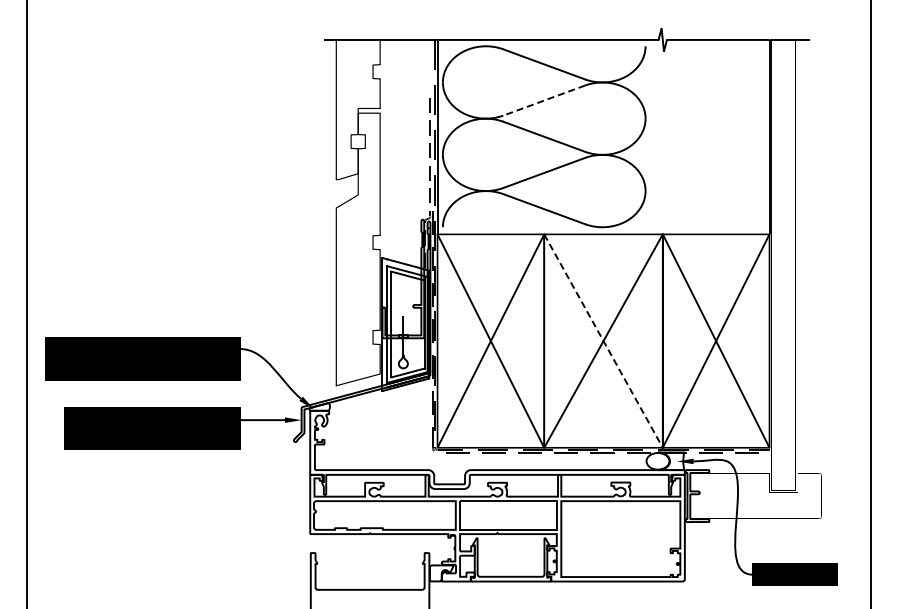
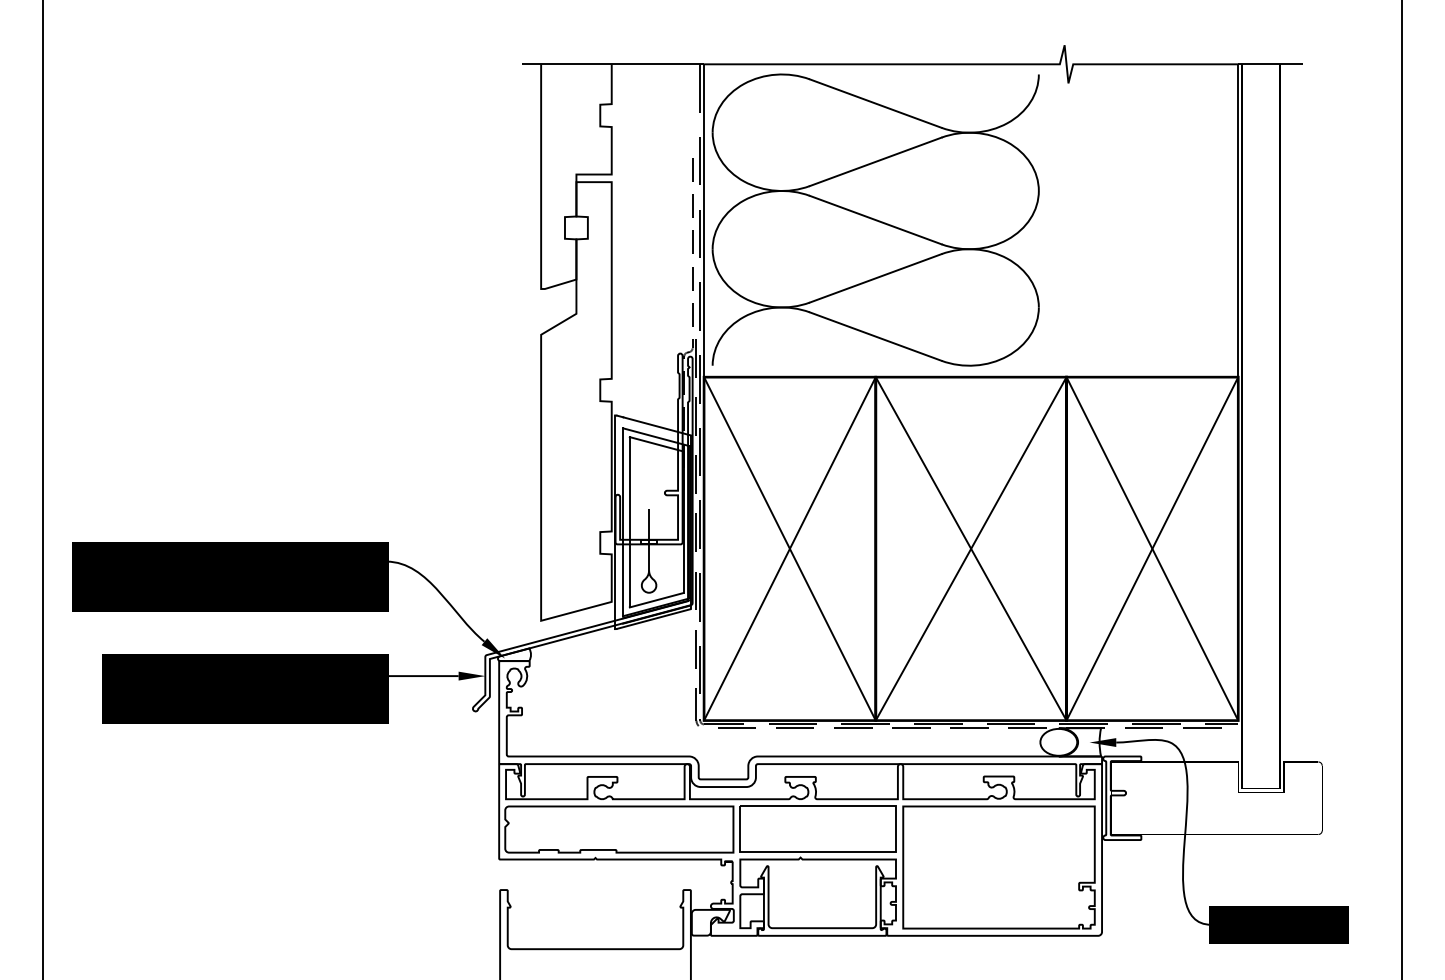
line: (544, 100) -> (876, 161), dashed -> solid
line: (603, 341) -> (971, 549), dashed -> solid

